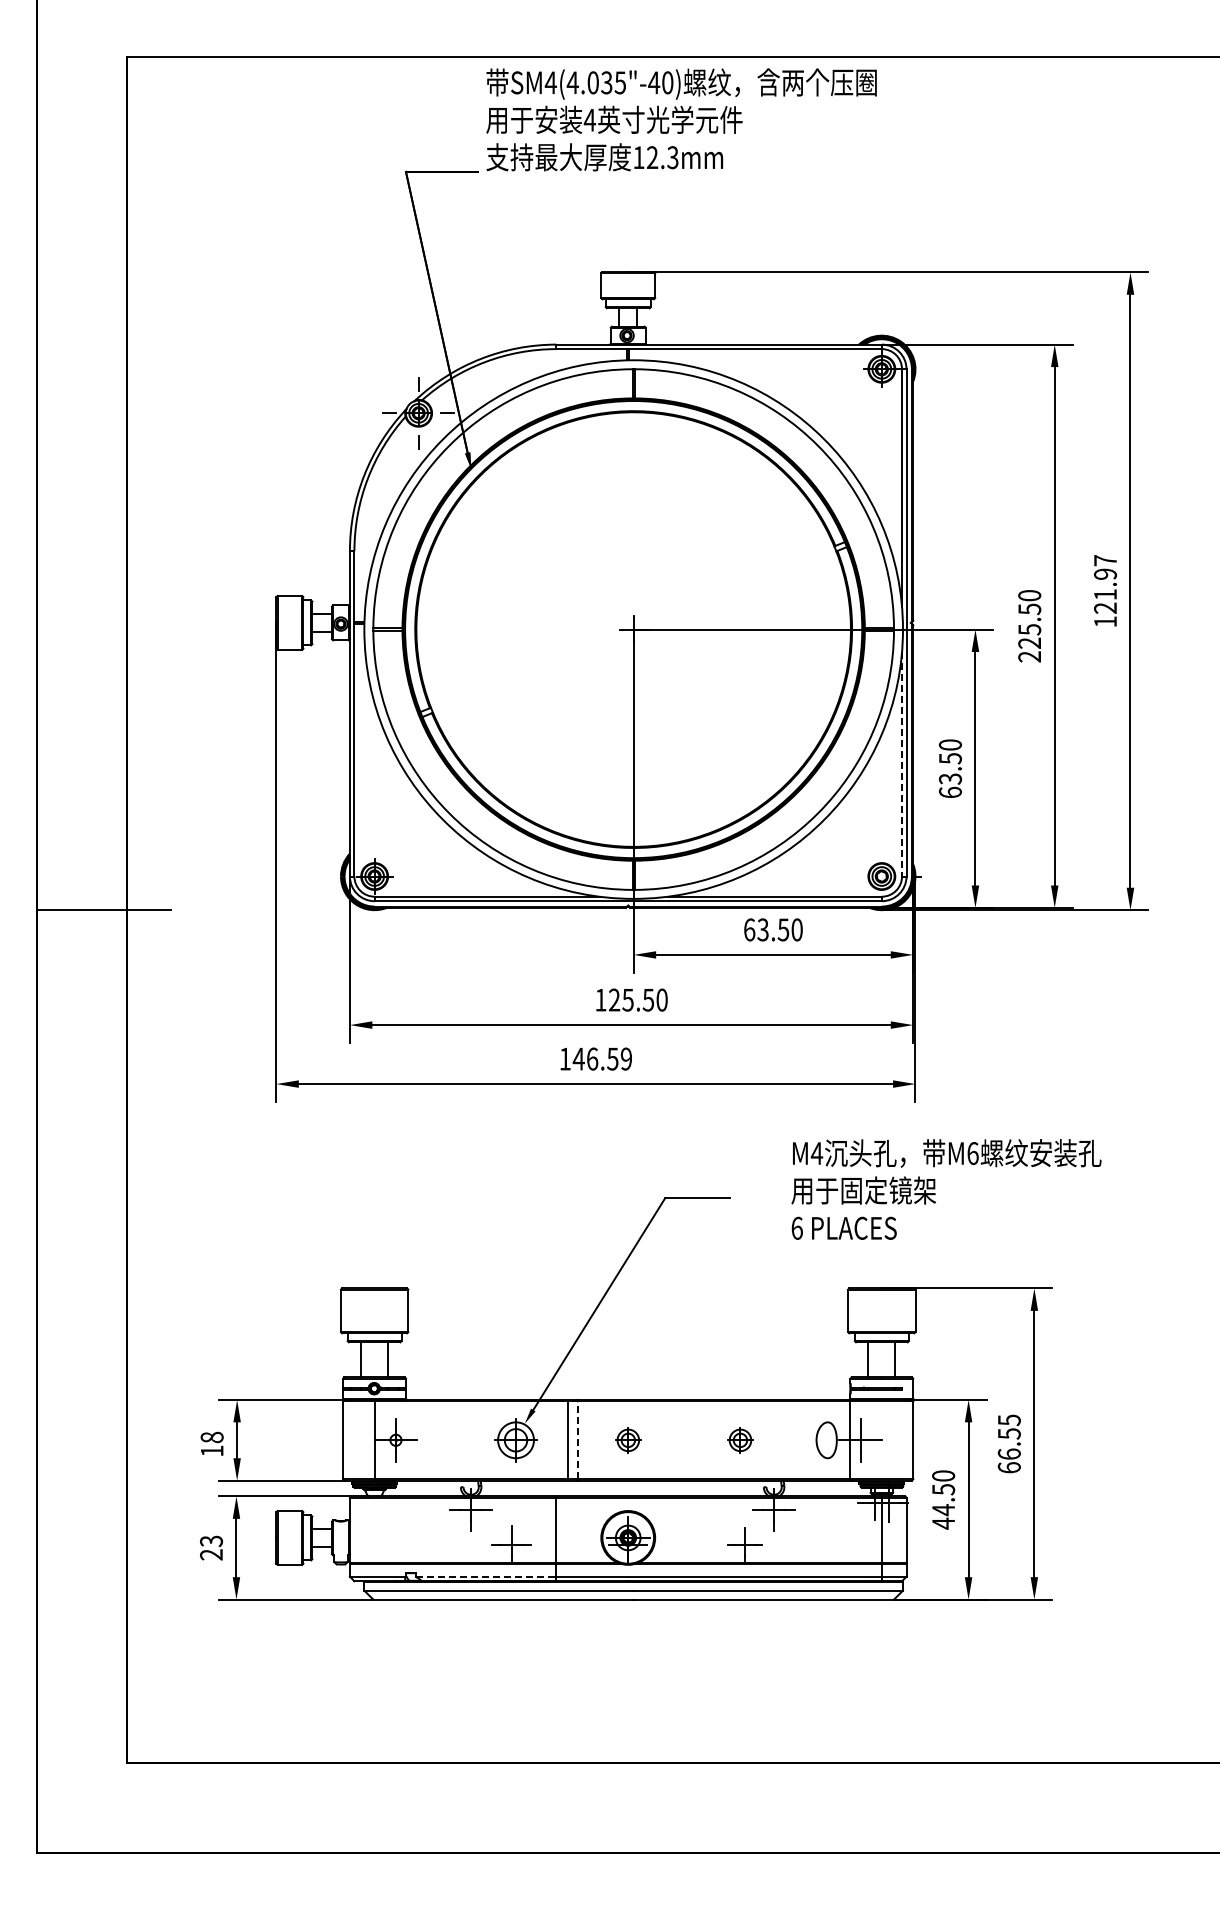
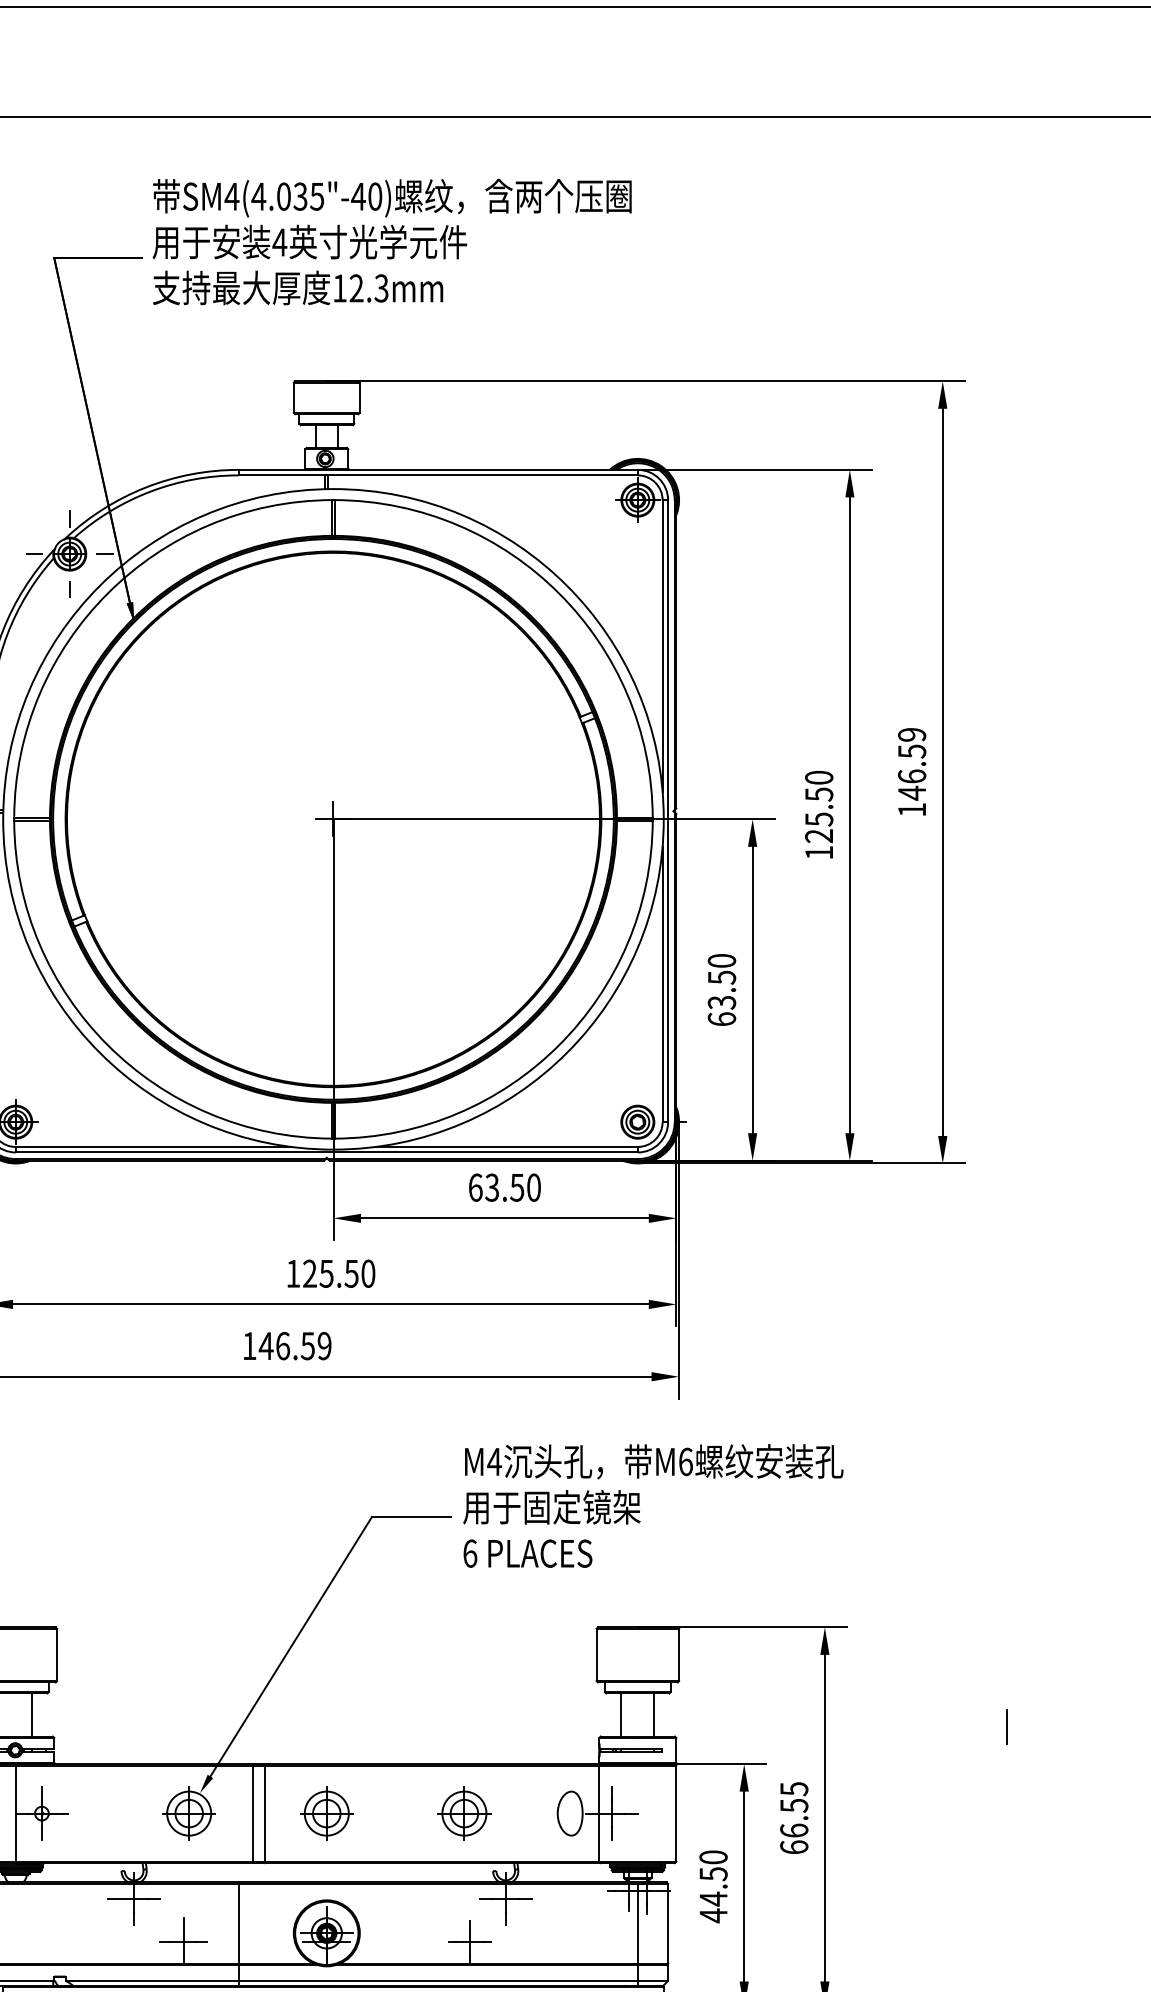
text: (681, 119) -> (392, 241), moved
text: (1105, 584) -> (912, 764), 121.97 -> 146.59
text: (1029, 656) -> (818, 852), 225.50 -> 125.50
line: (902, 764) -> (663, 984), dashed -> solid
text: (946, 1189) -> (653, 1506), moved
line: (1183, 1369) -> (1007, 1726), added
line: (577, 1439) -> (264, 1812), dashed -> solid
part: (628, 1440) -> (327, 1813), size x1.67
part: (740, 1440) -> (464, 1813), size x1.67
line: (486, 1576) -> (152, 1980), dashed -> solid

